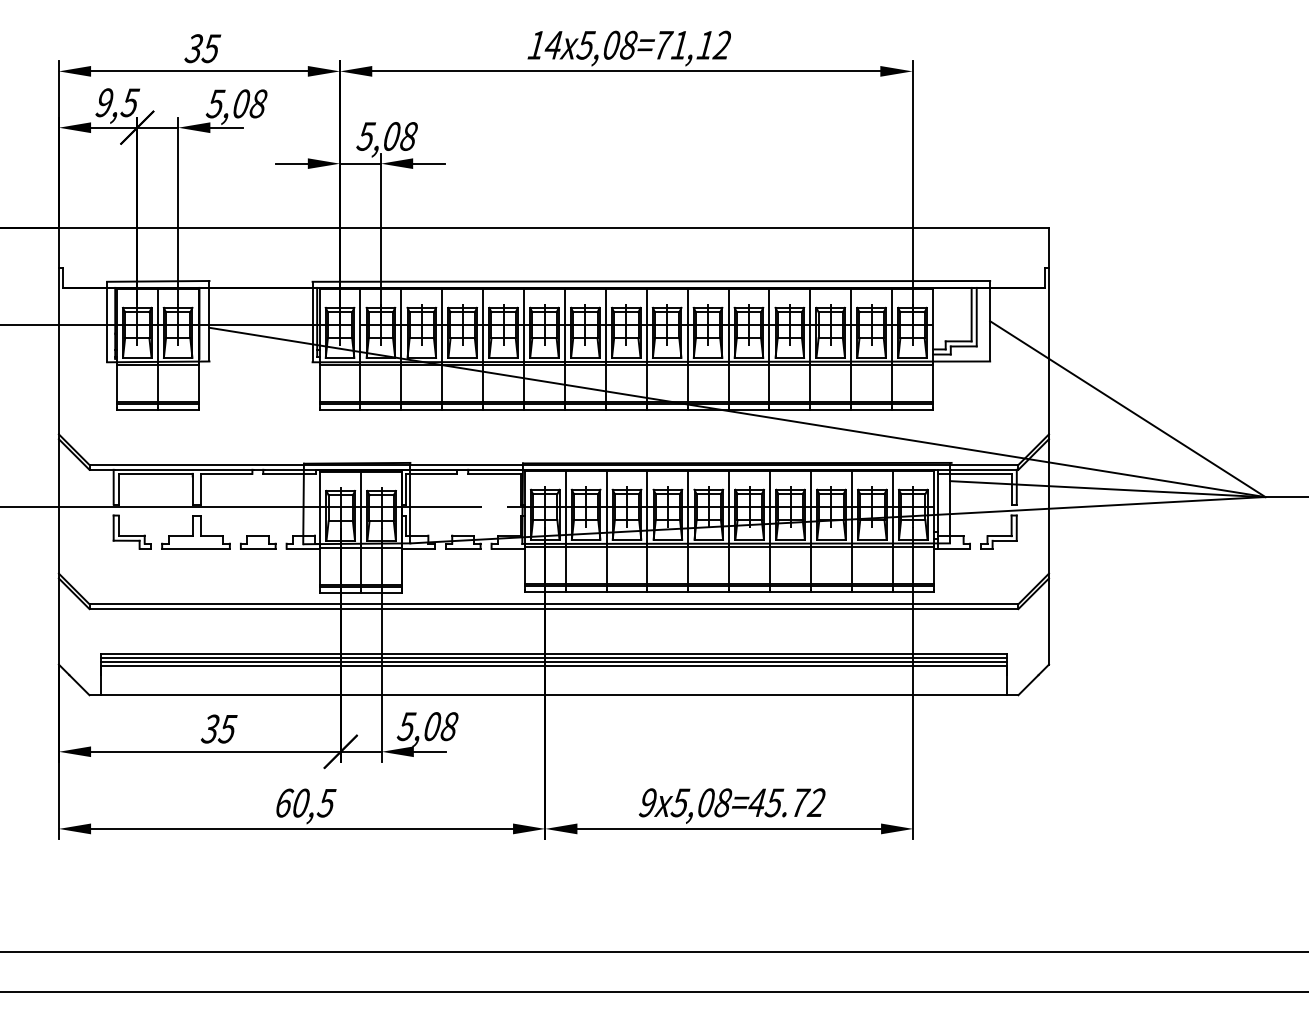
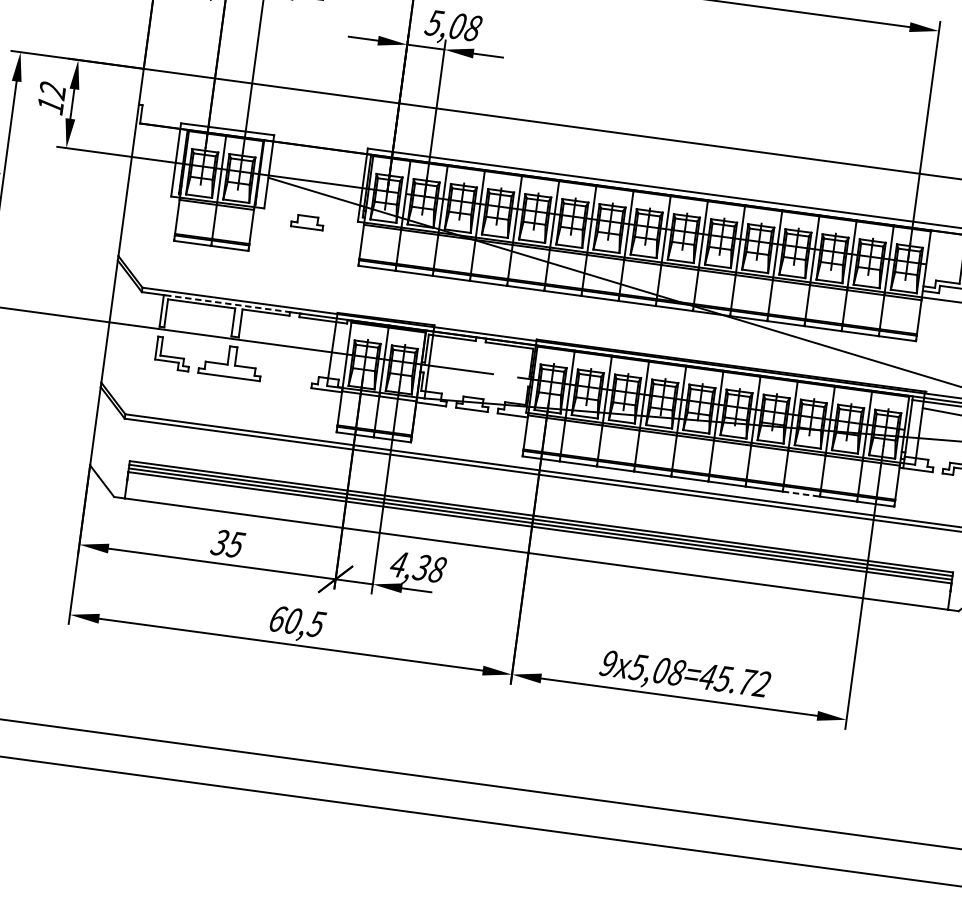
line: (184, 469) -> (228, 303), solid -> dashed
part: (258, 542) -> (307, 222), moved
line: (831, 591) -> (801, 493), solid -> dashed
text: (418, 726) -> (409, 565), 5,08 -> 4,38

